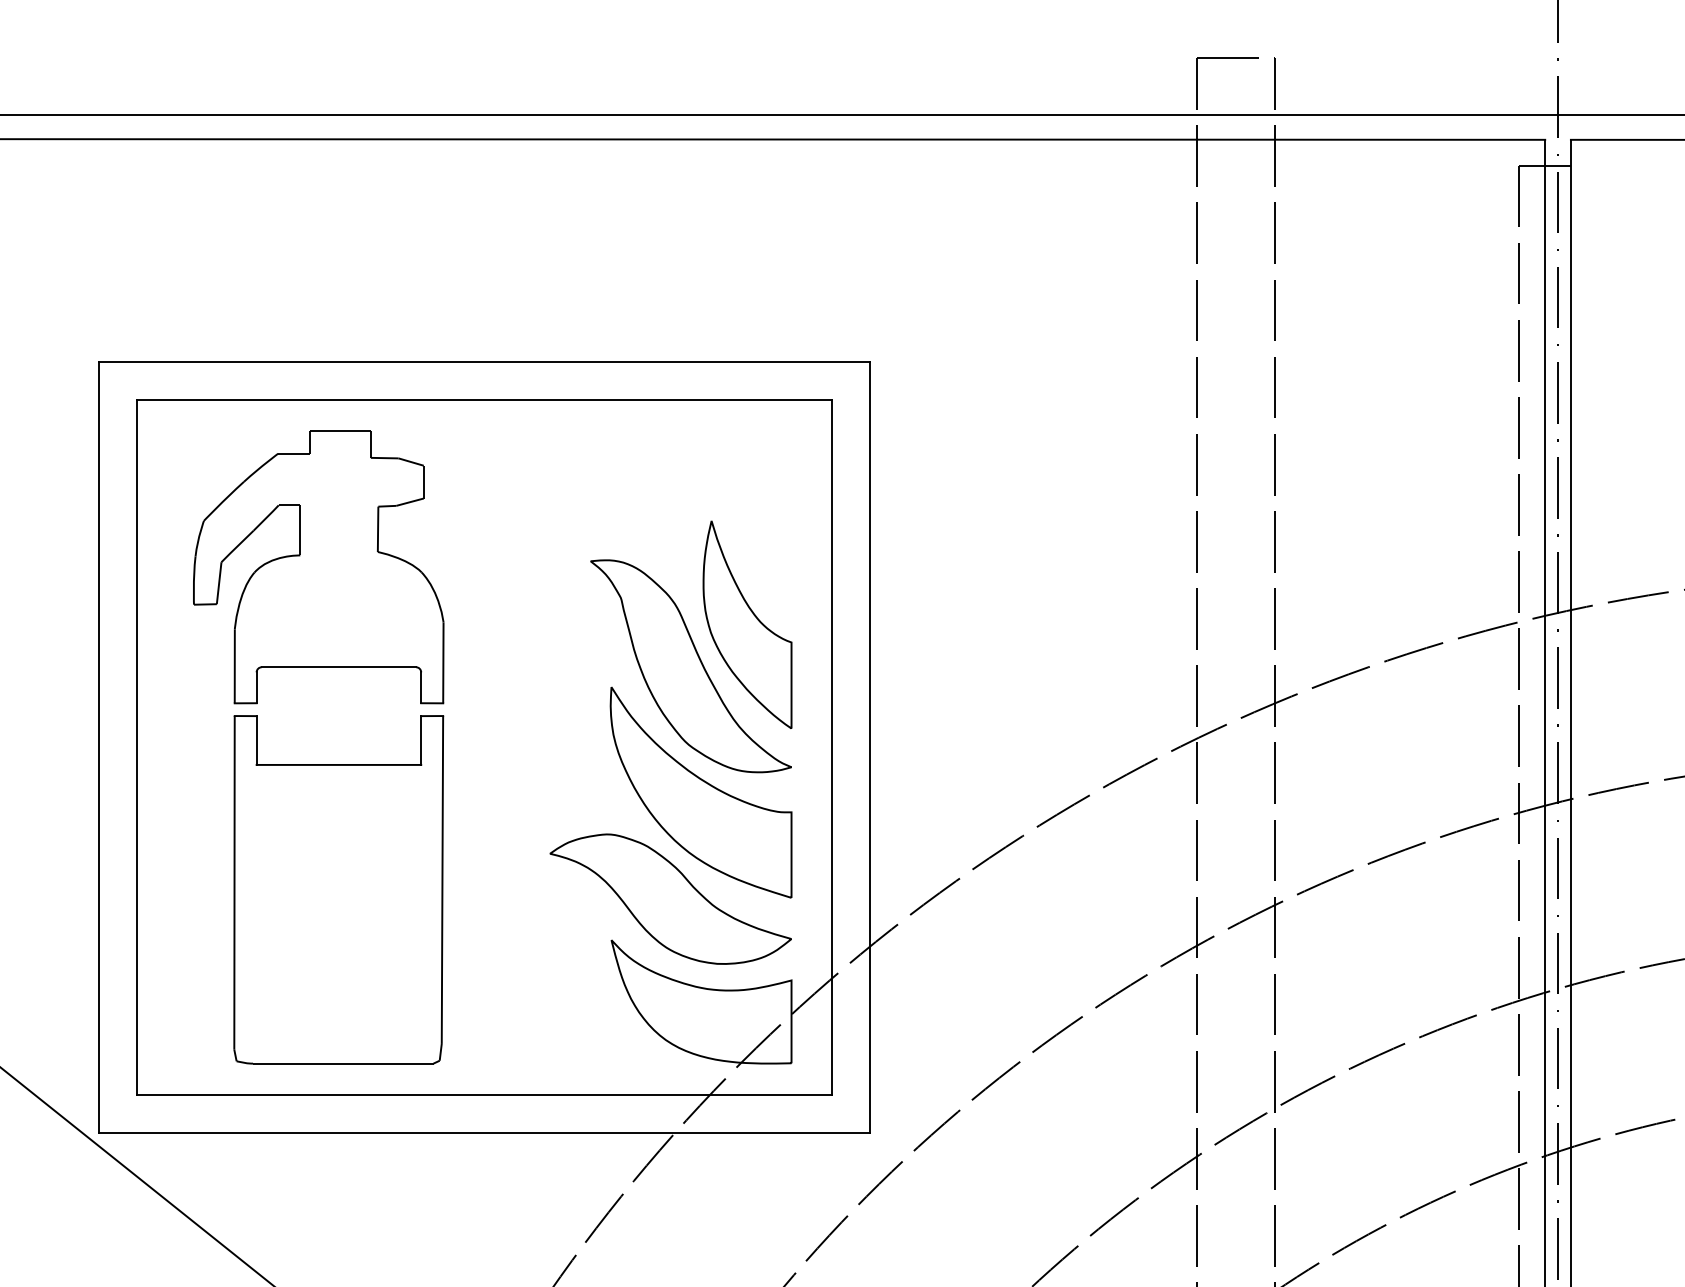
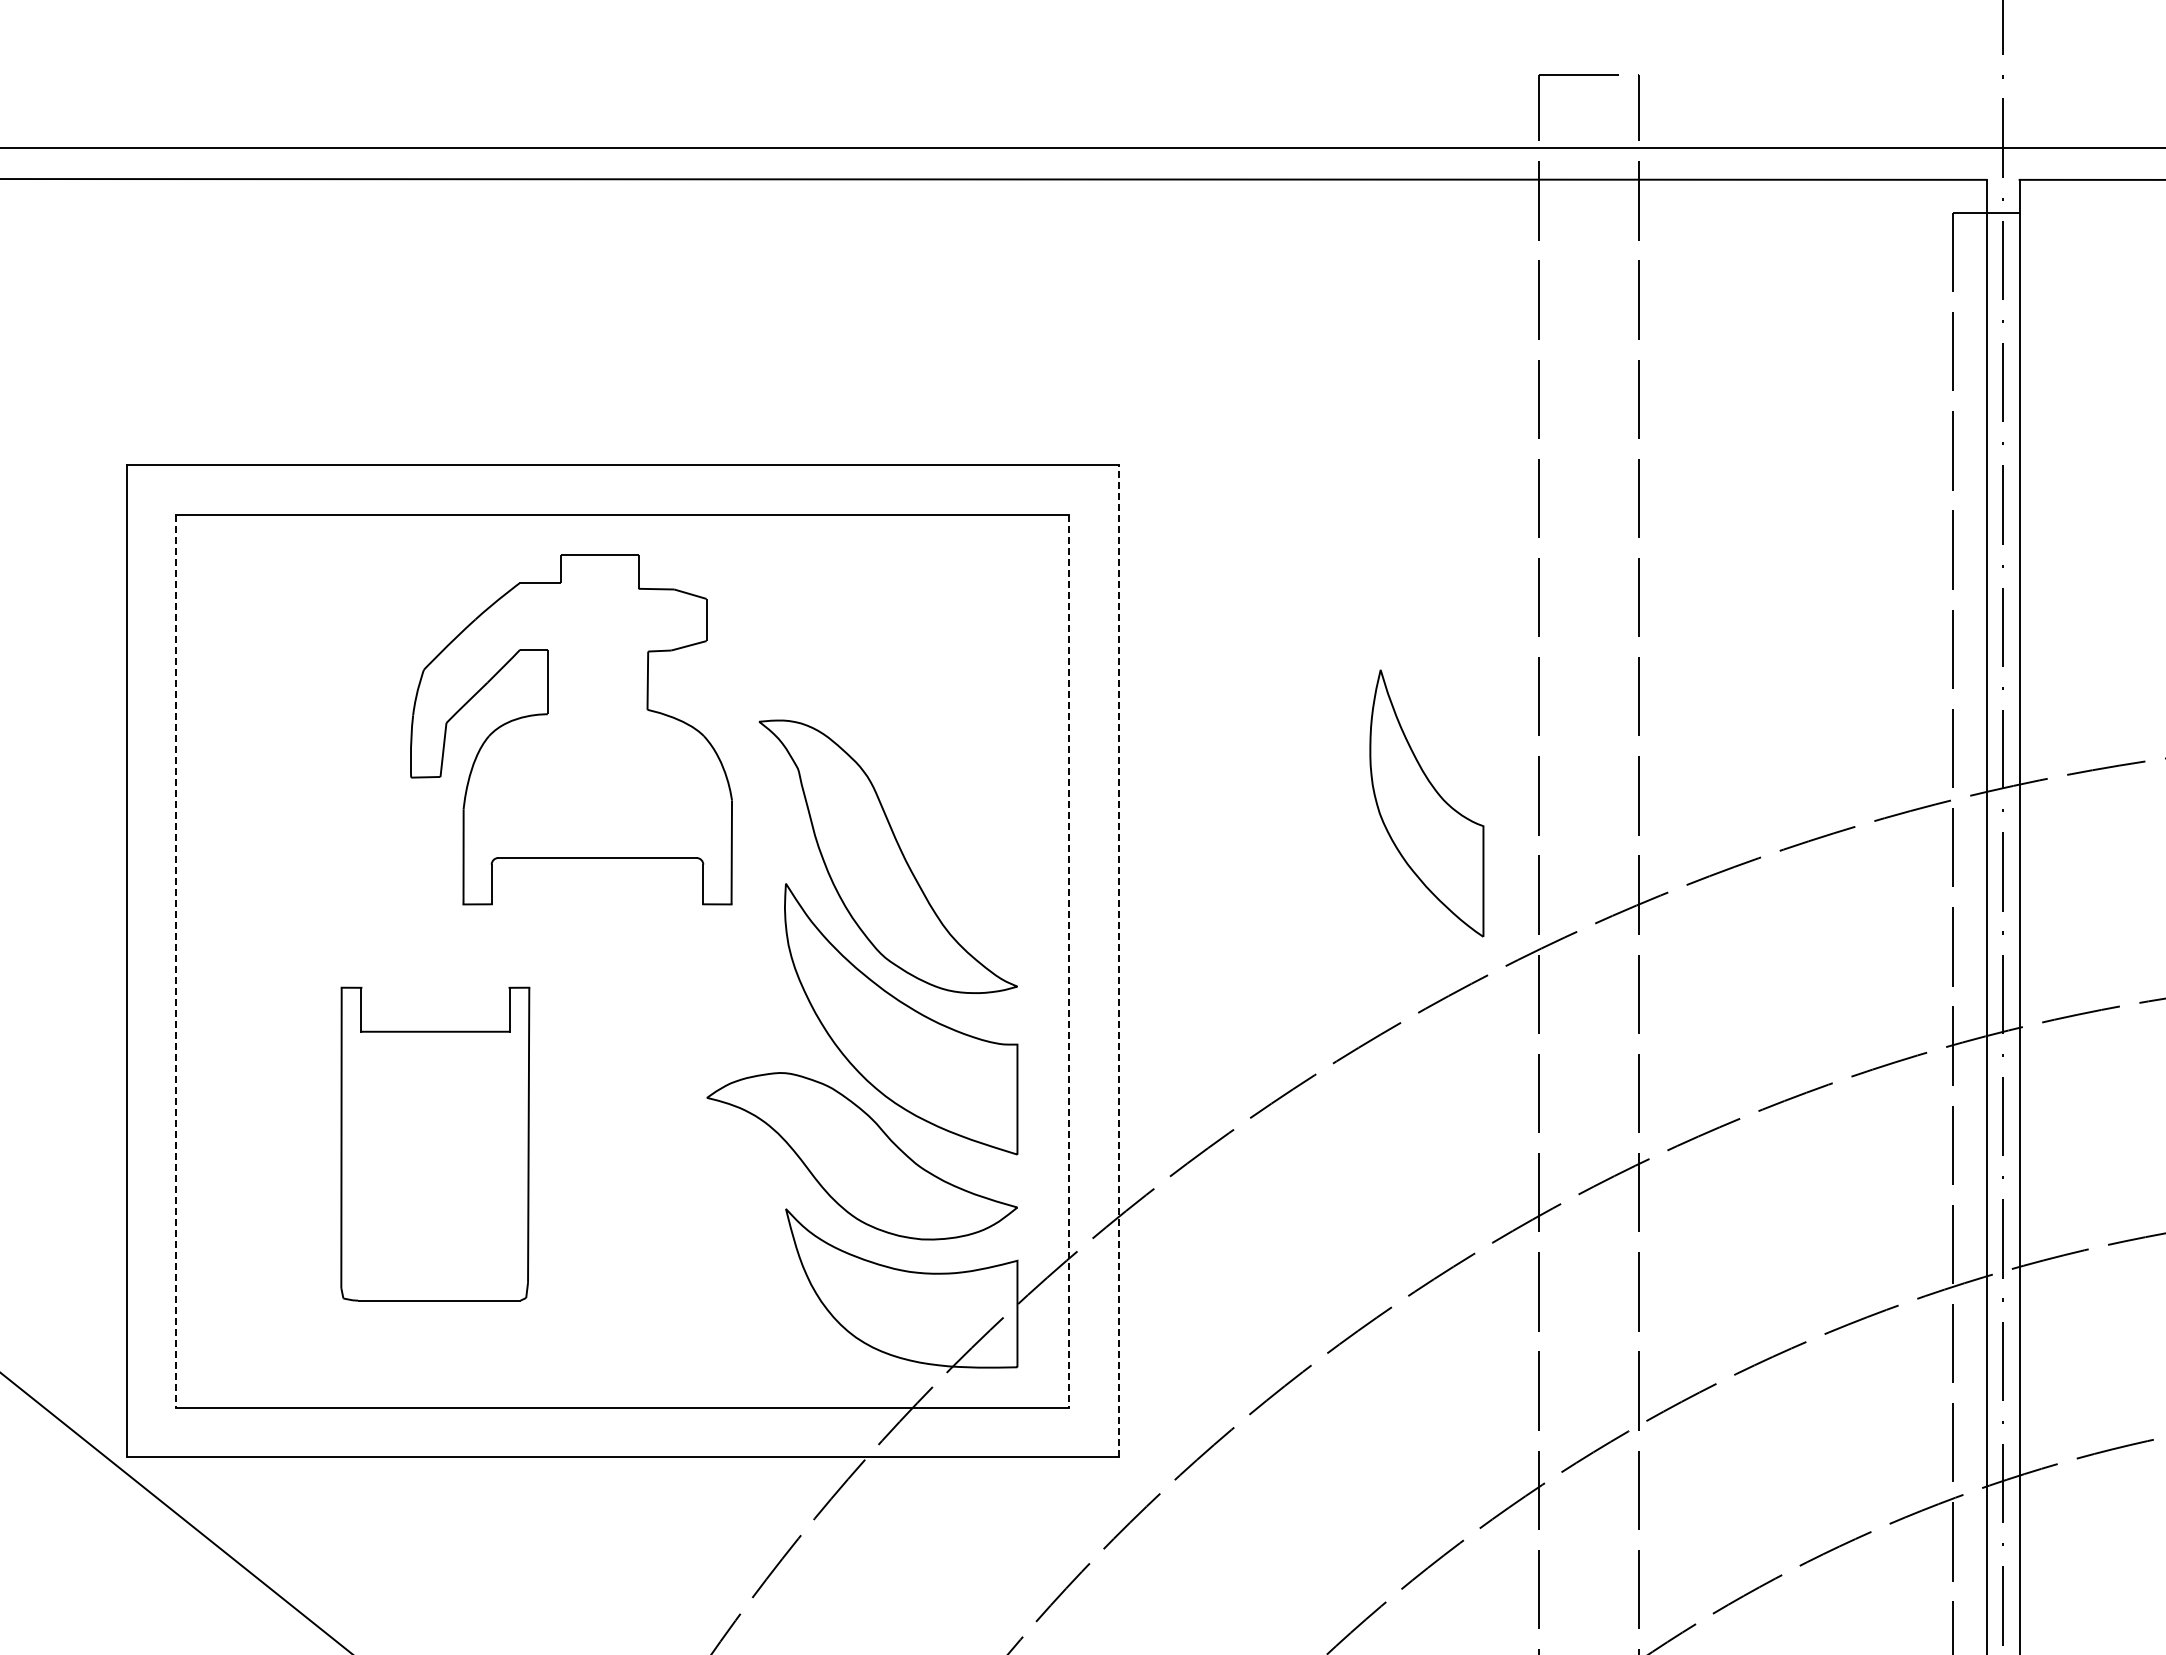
part: (318, 567) -> (571, 729), moved
part: (747, 624) -> (1426, 803), moved
line: (137, 747) -> (176, 961), solid -> dashed
line: (832, 747) -> (1069, 961), solid -> dashed
line: (870, 747) -> (1118, 961), solid -> dashed
part: (338, 889) -> (435, 1143), size x0.7

